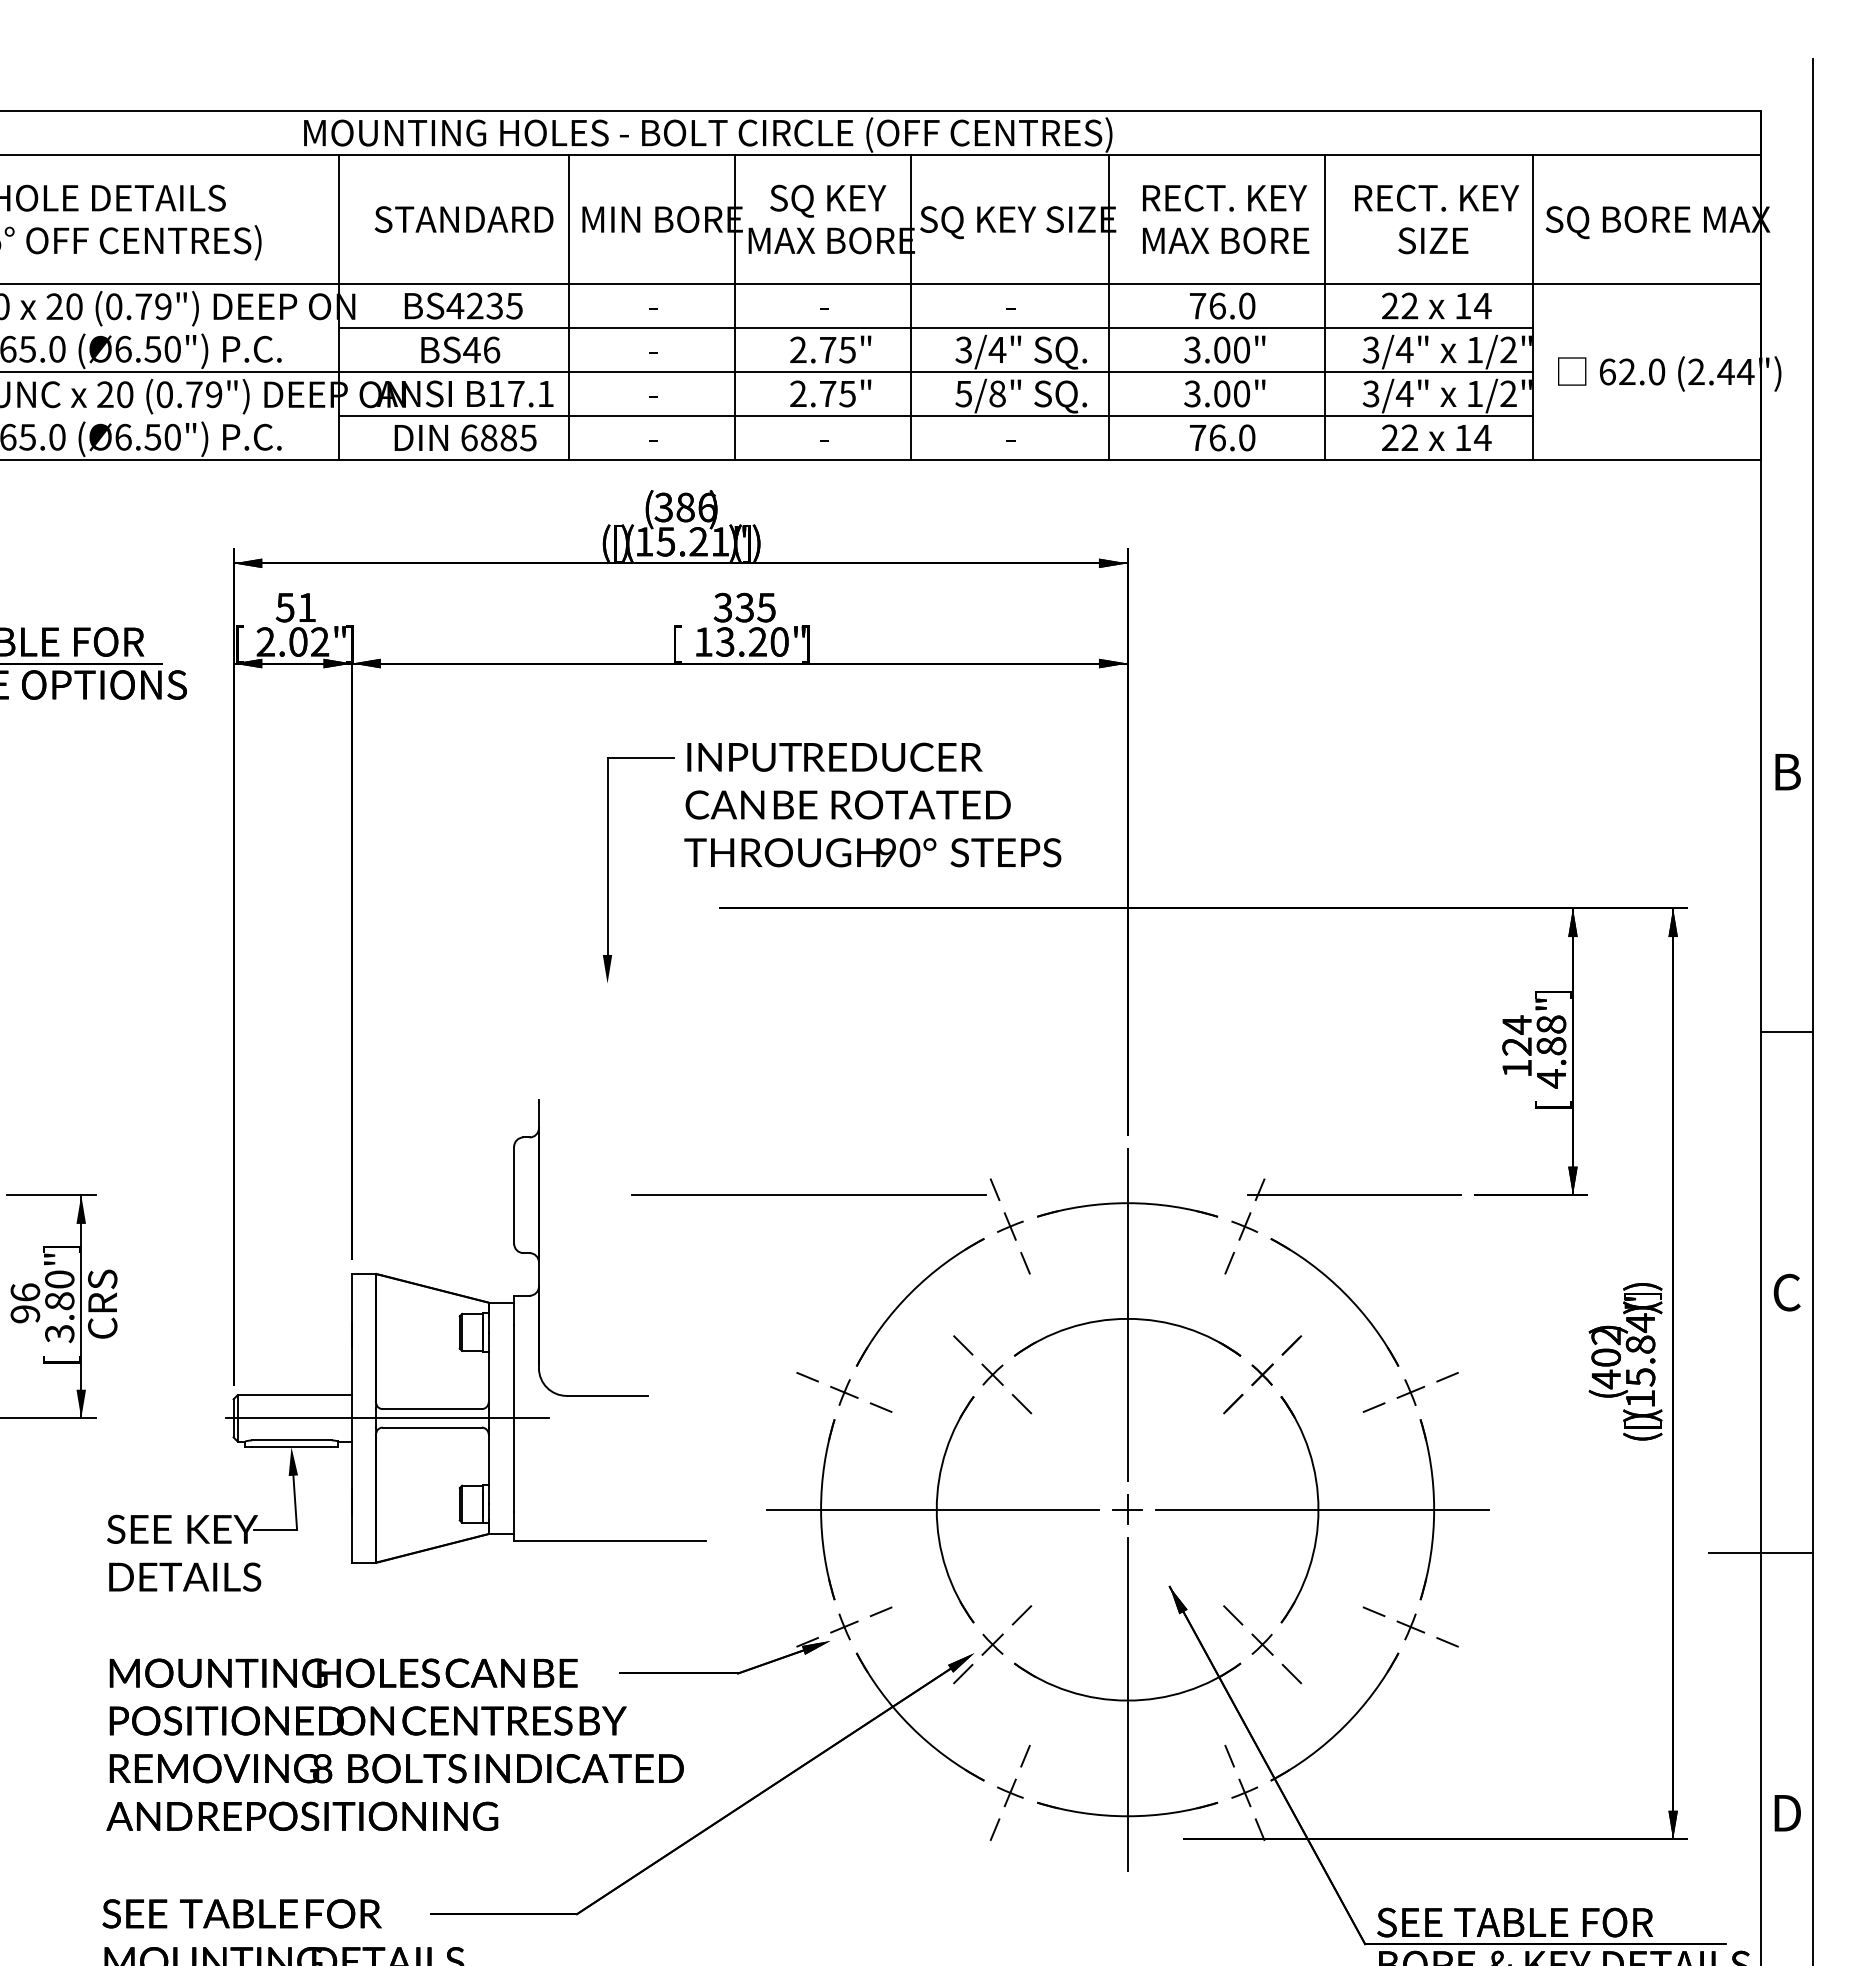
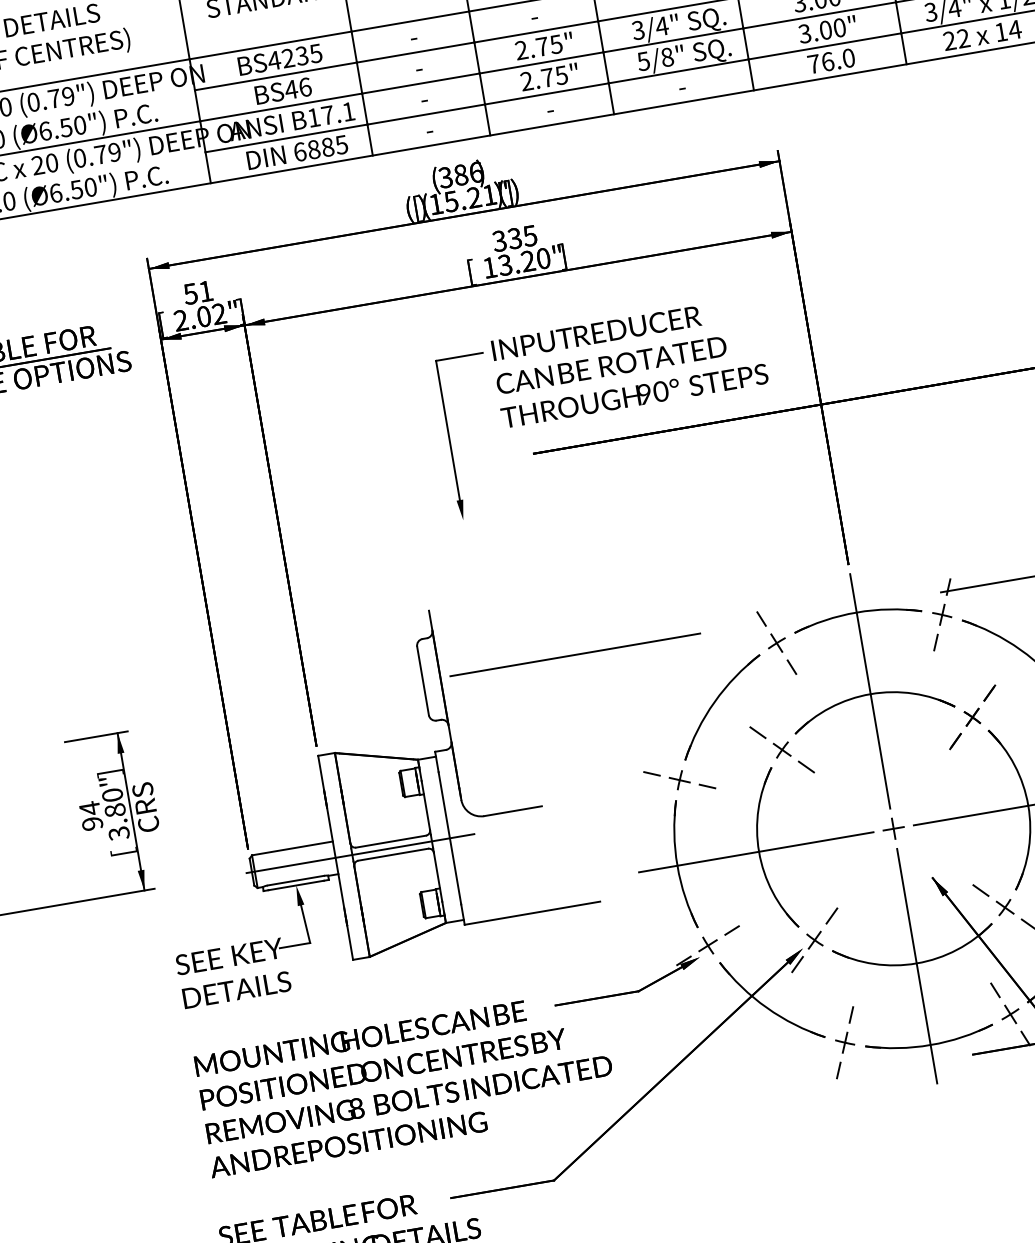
line: (808, 1194) -> (574, 654), moved
text: (25, 1292) -> (89, 808), 96 -> 94

